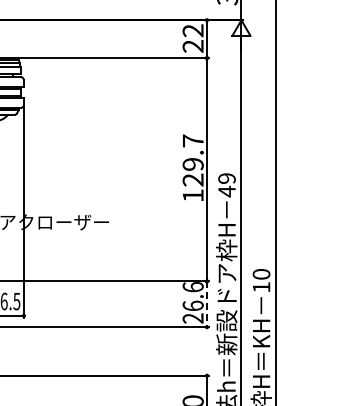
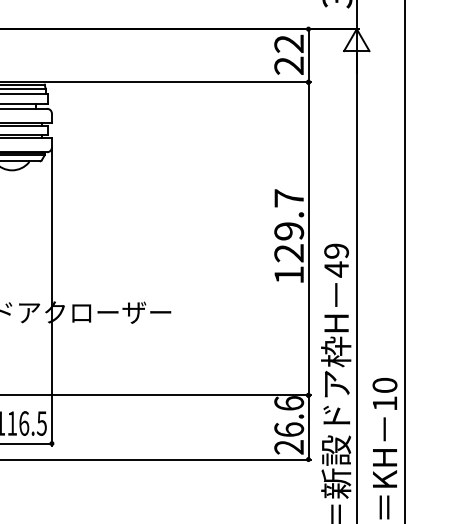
line: (207, 304) -> (309, 427), dashed -> solid

